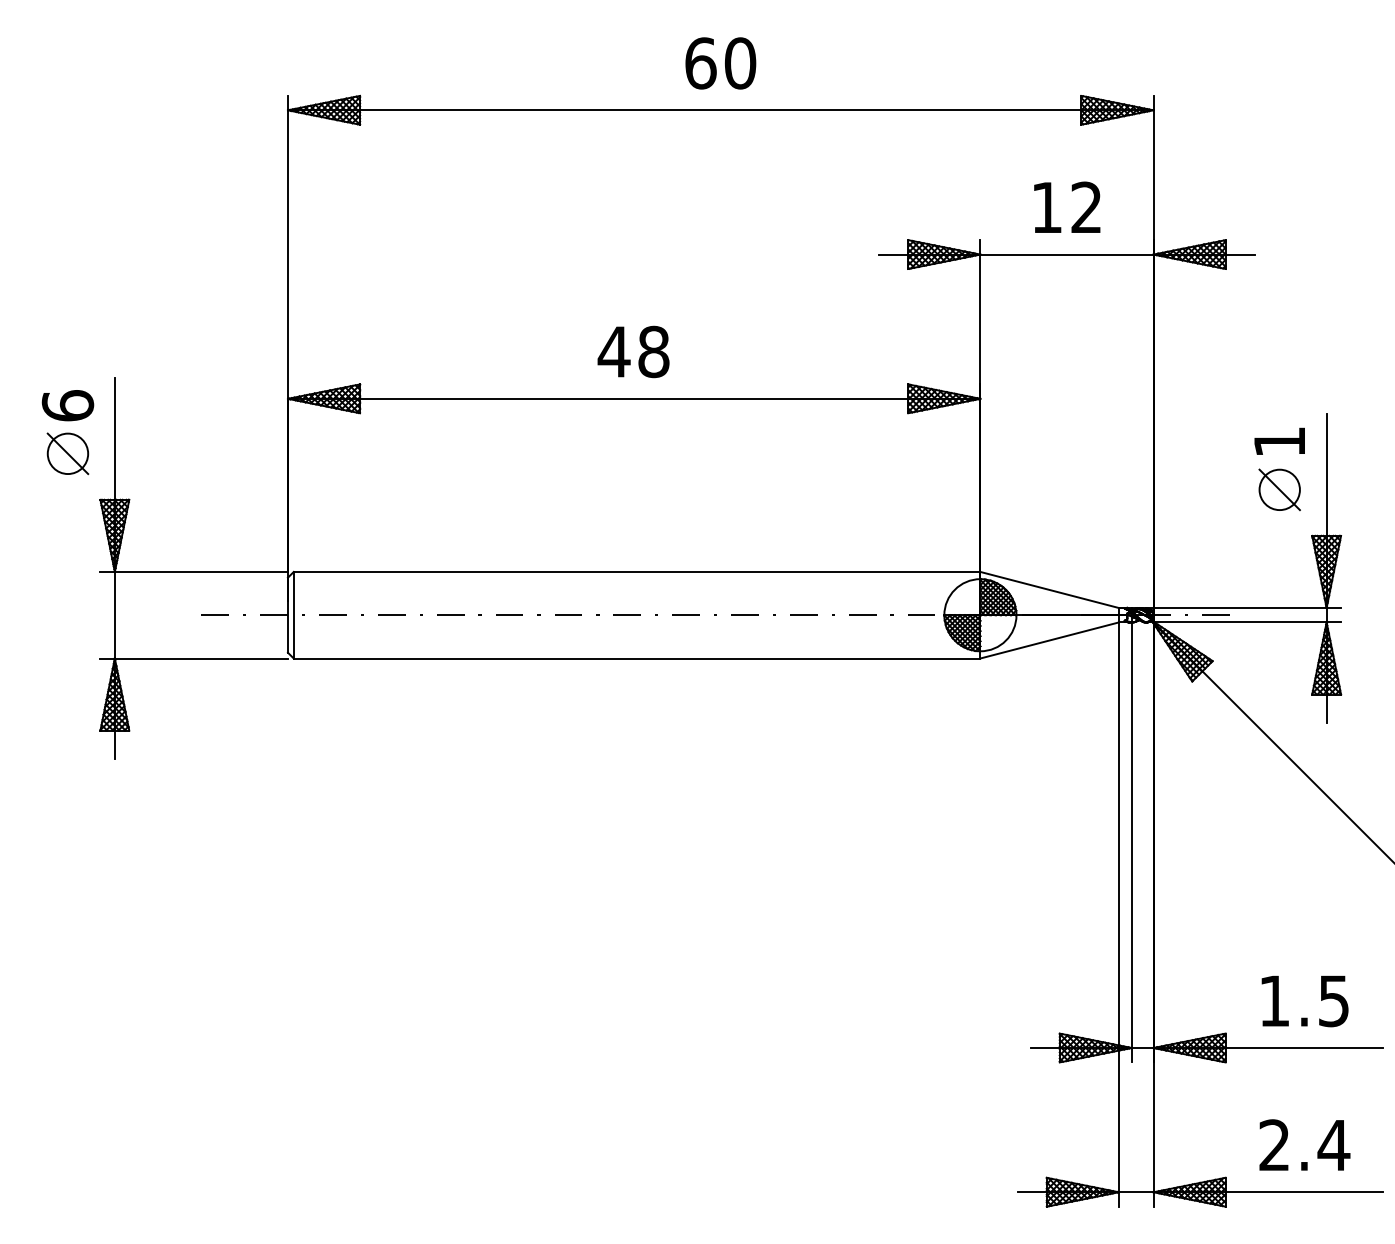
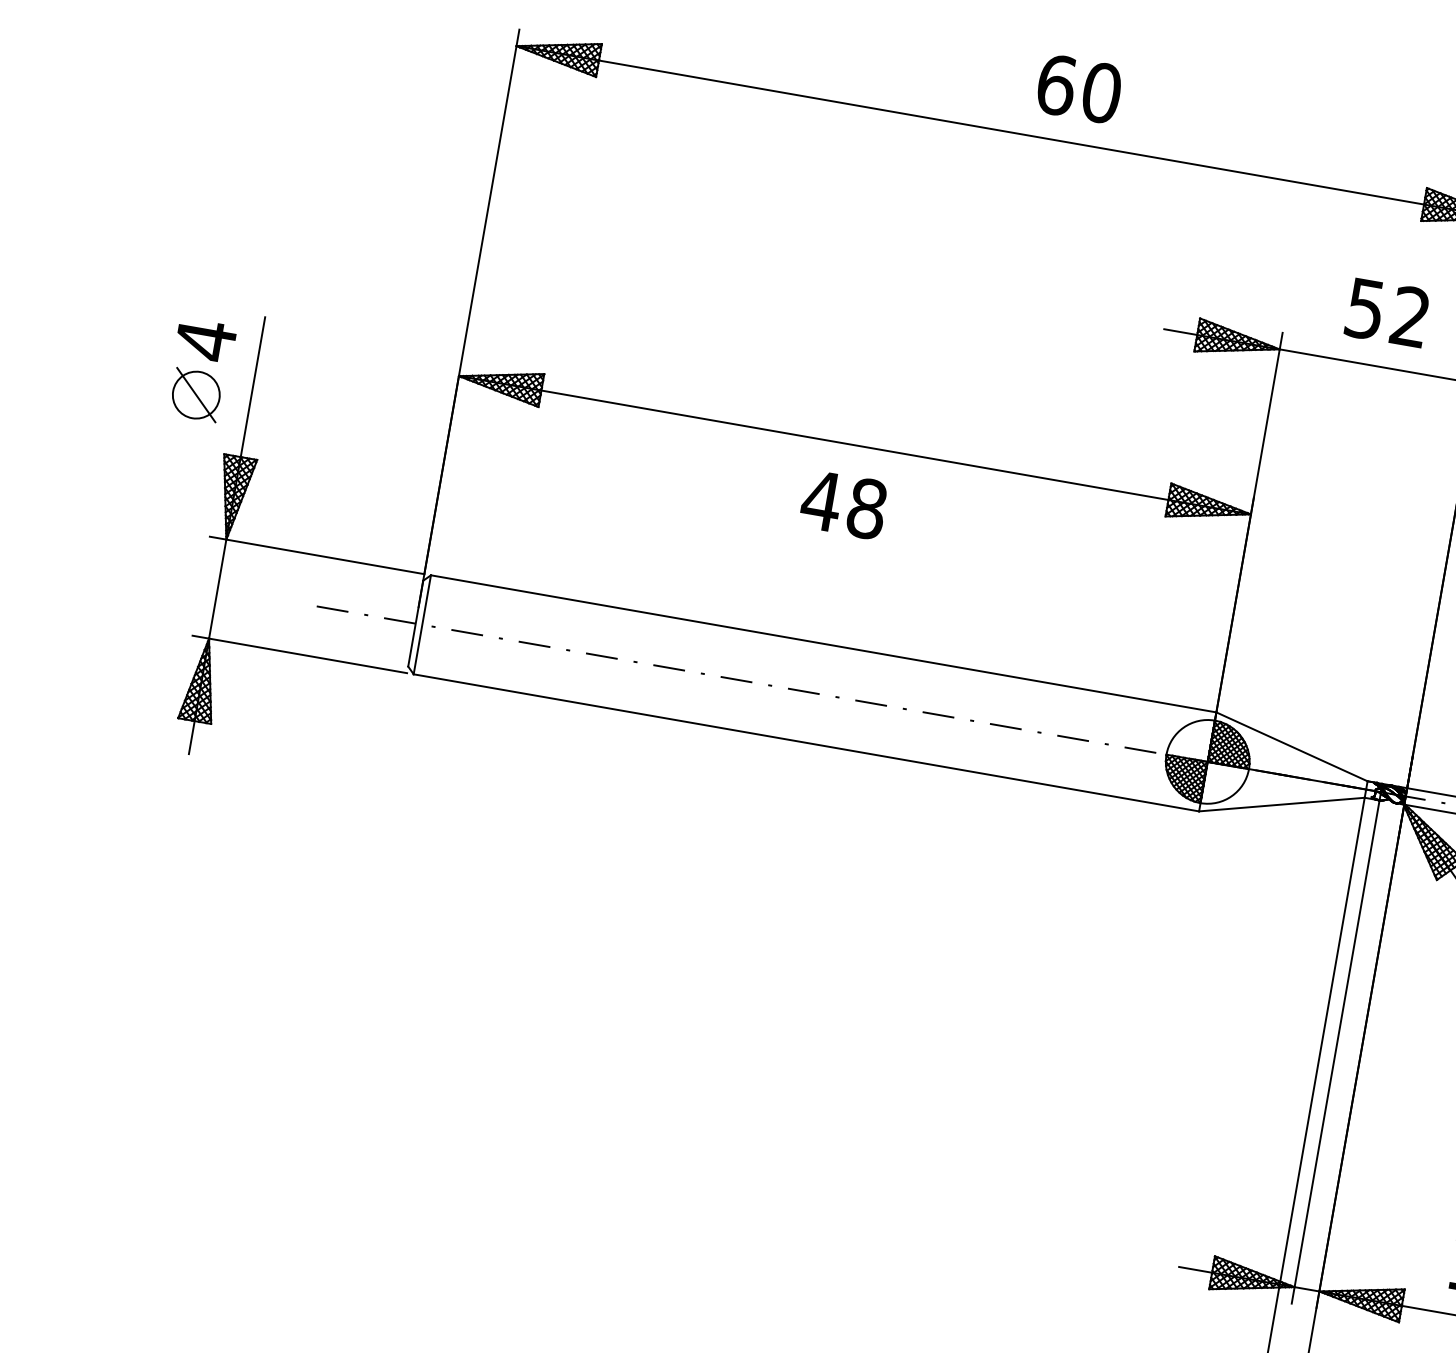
text: (720, 63) -> (1078, 89), moved
text: (1046, 207) -> (1364, 308), 12 -> 52
text: (633, 351) -> (843, 504), moved
text: (67, 405) -> (205, 339), 6 -> 4

